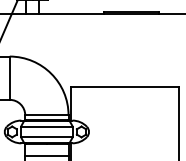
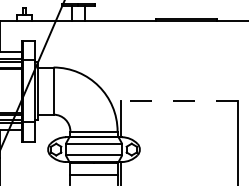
line: (125, 86) -> (179, 100), solid -> dashed

